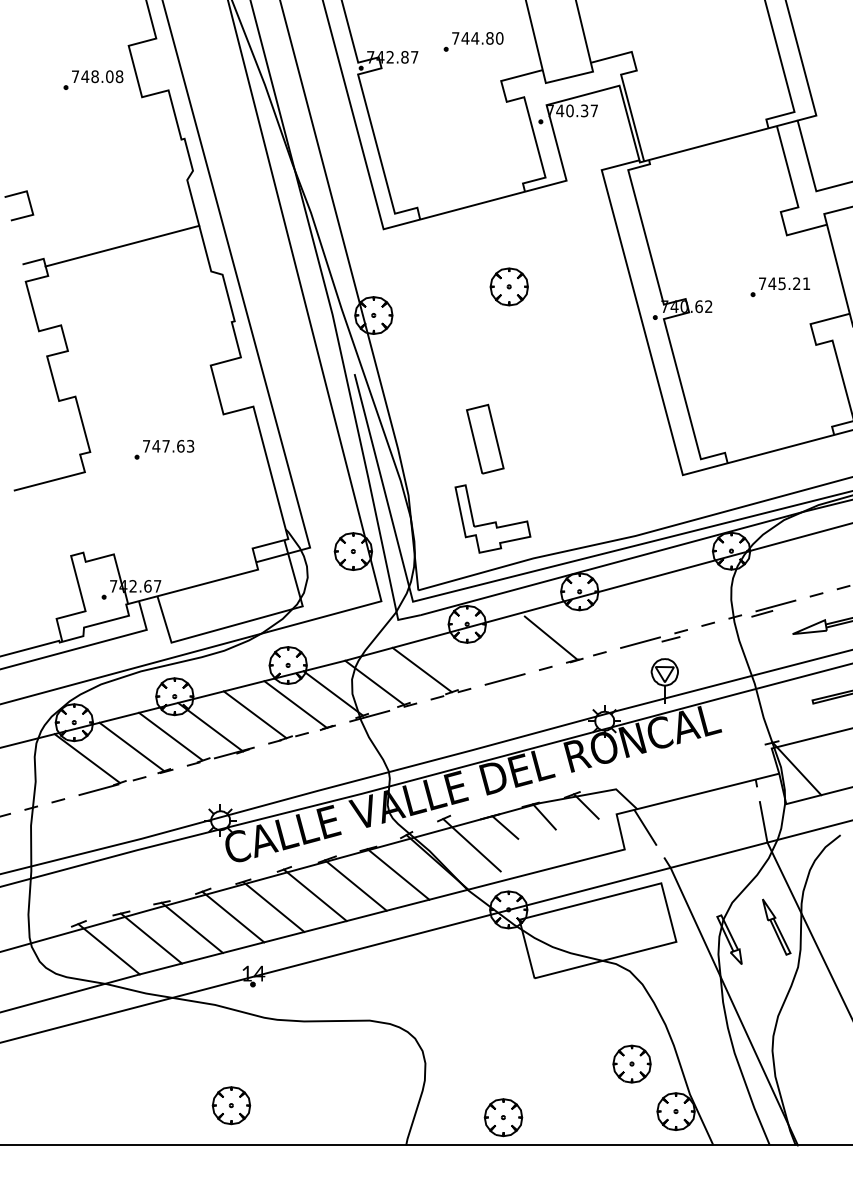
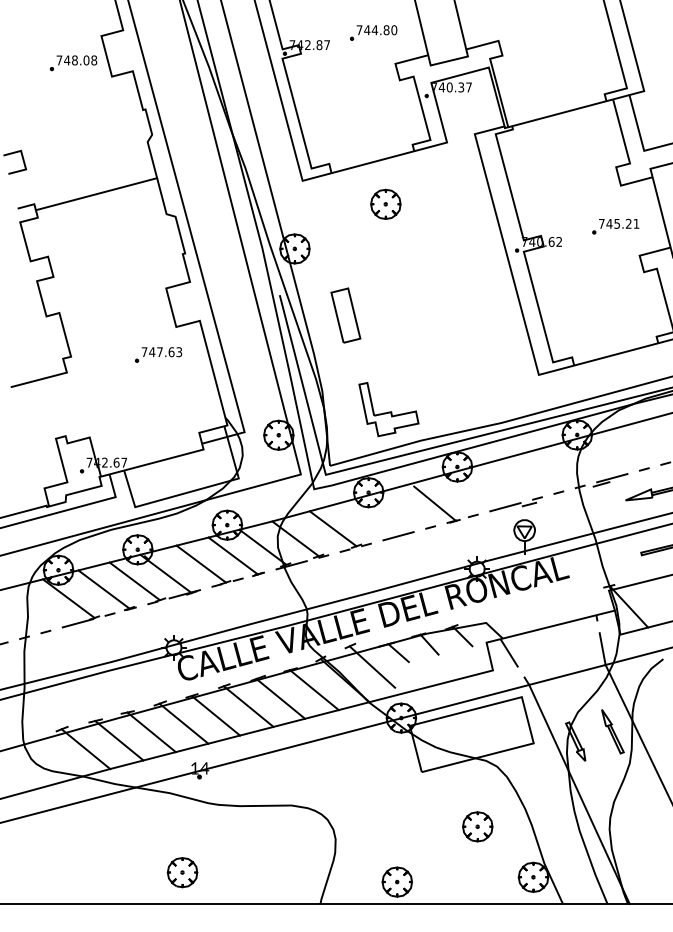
part: (508, 285) -> (385, 203), moved
part: (484, 439) -> (345, 315), moved
part: (164, 449) -> (158, 354), moved
part: (631, 1063) -> (477, 826), moved

